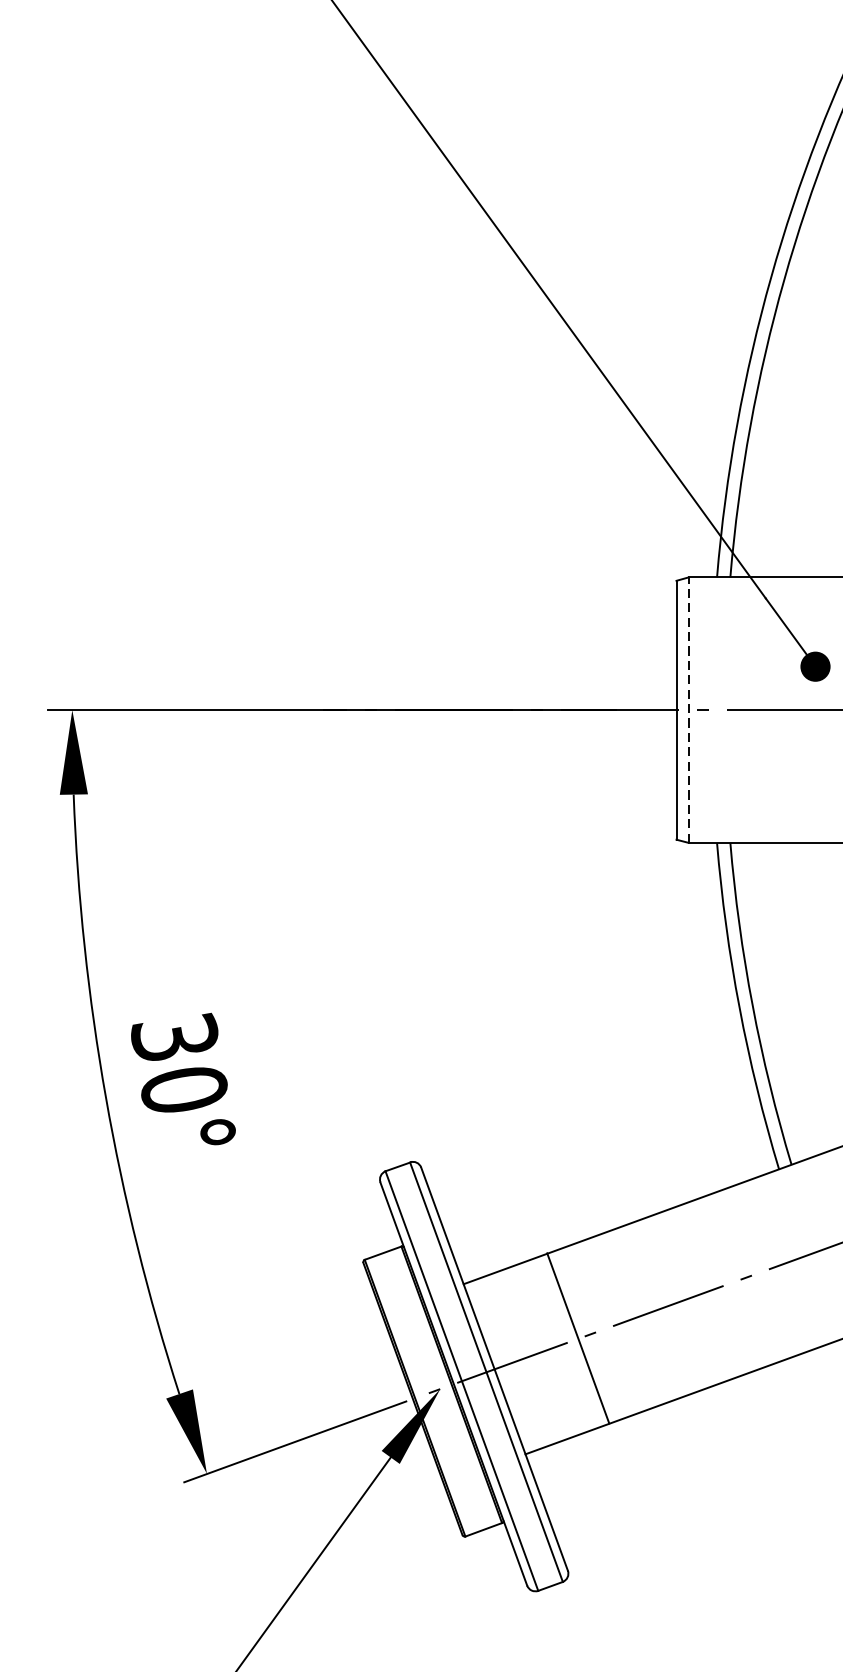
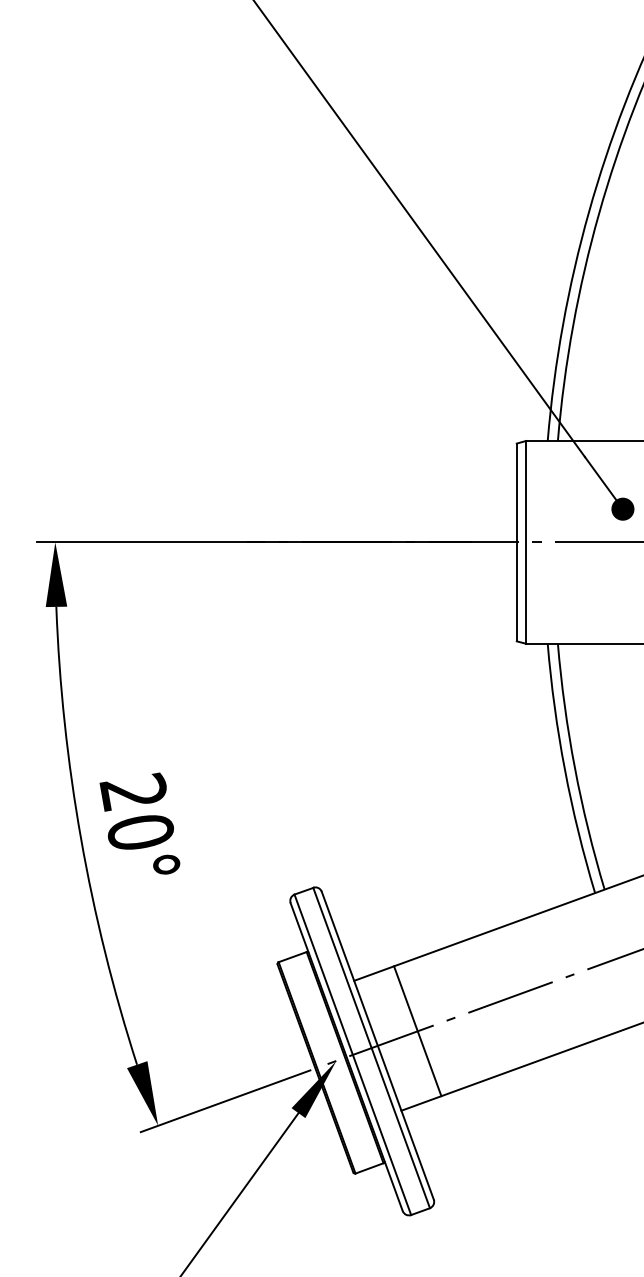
line: (687, 708) -> (525, 541), dashed -> solid
text: (173, 1036) -> (132, 791), 30° -> 20°
line: (577, 1338) -> (417, 1031), moved

